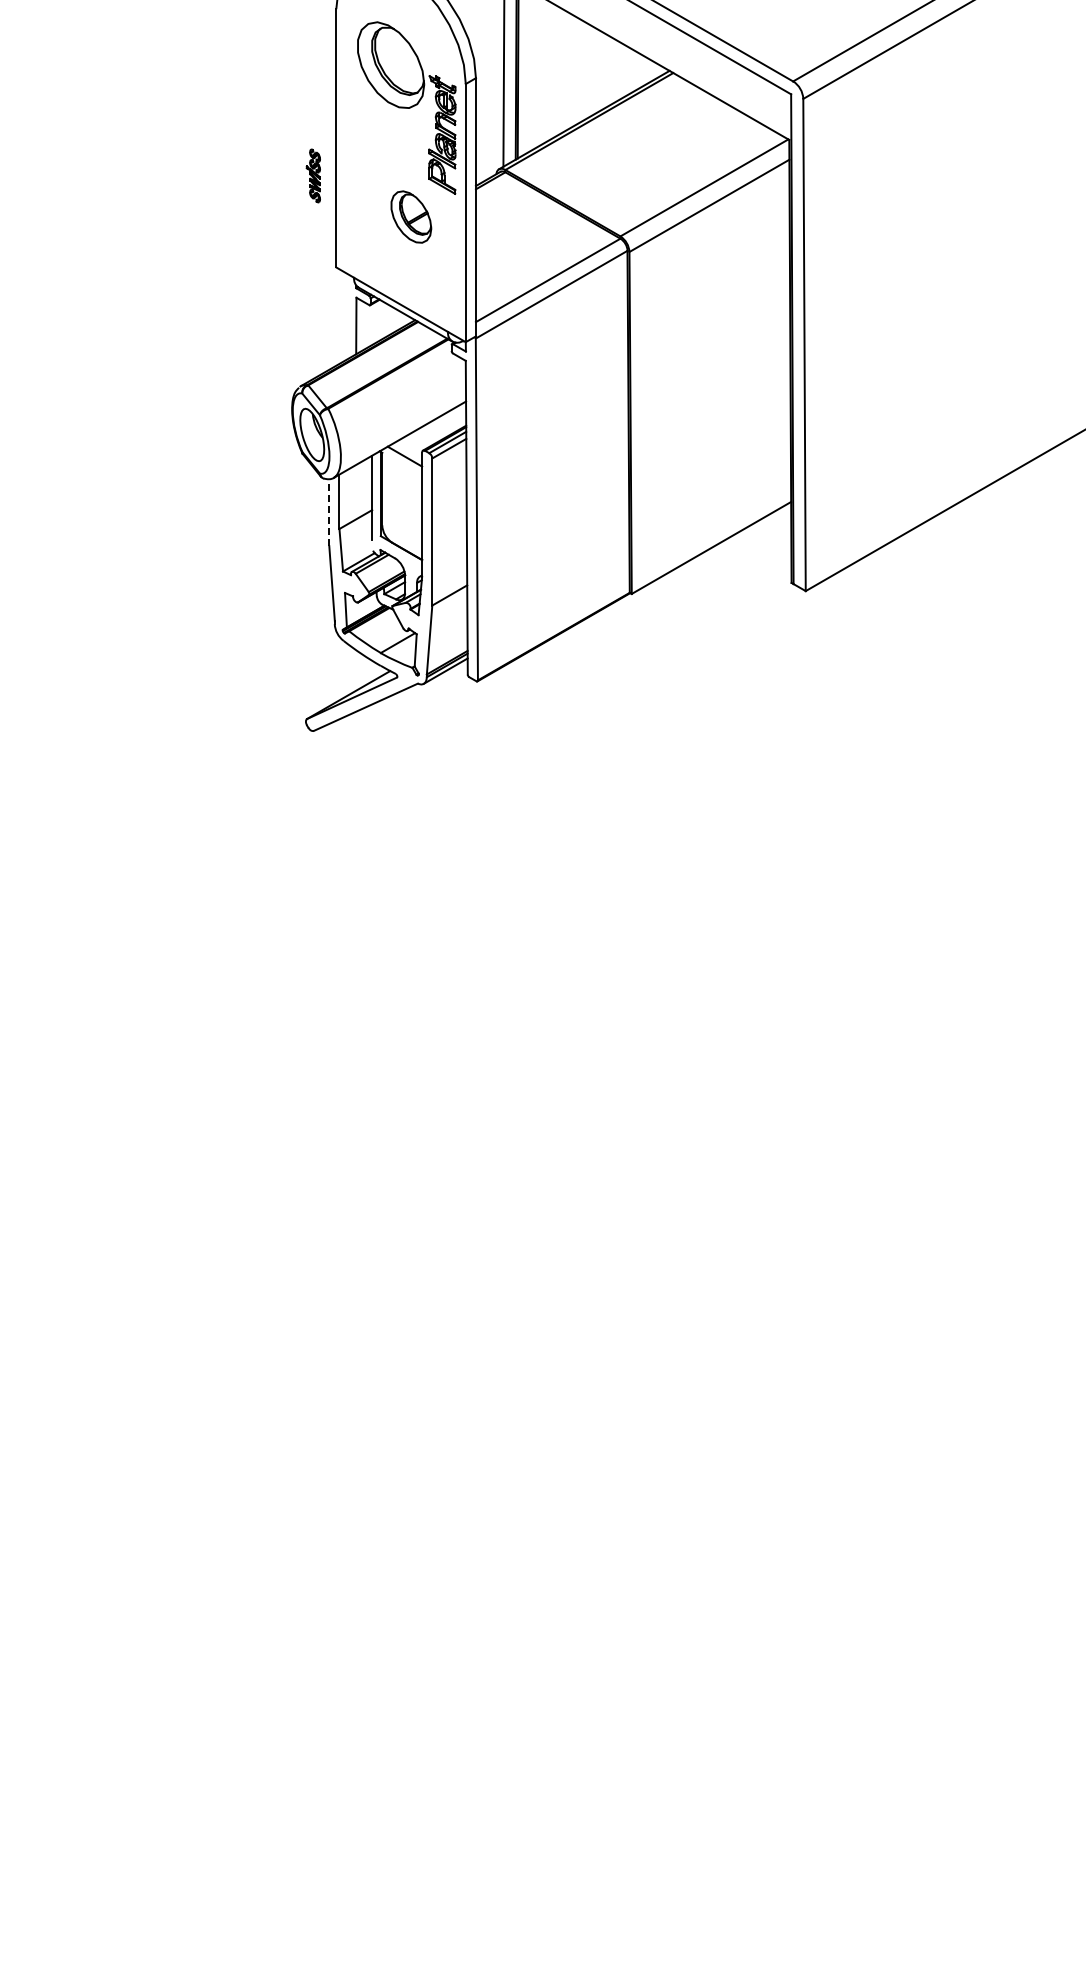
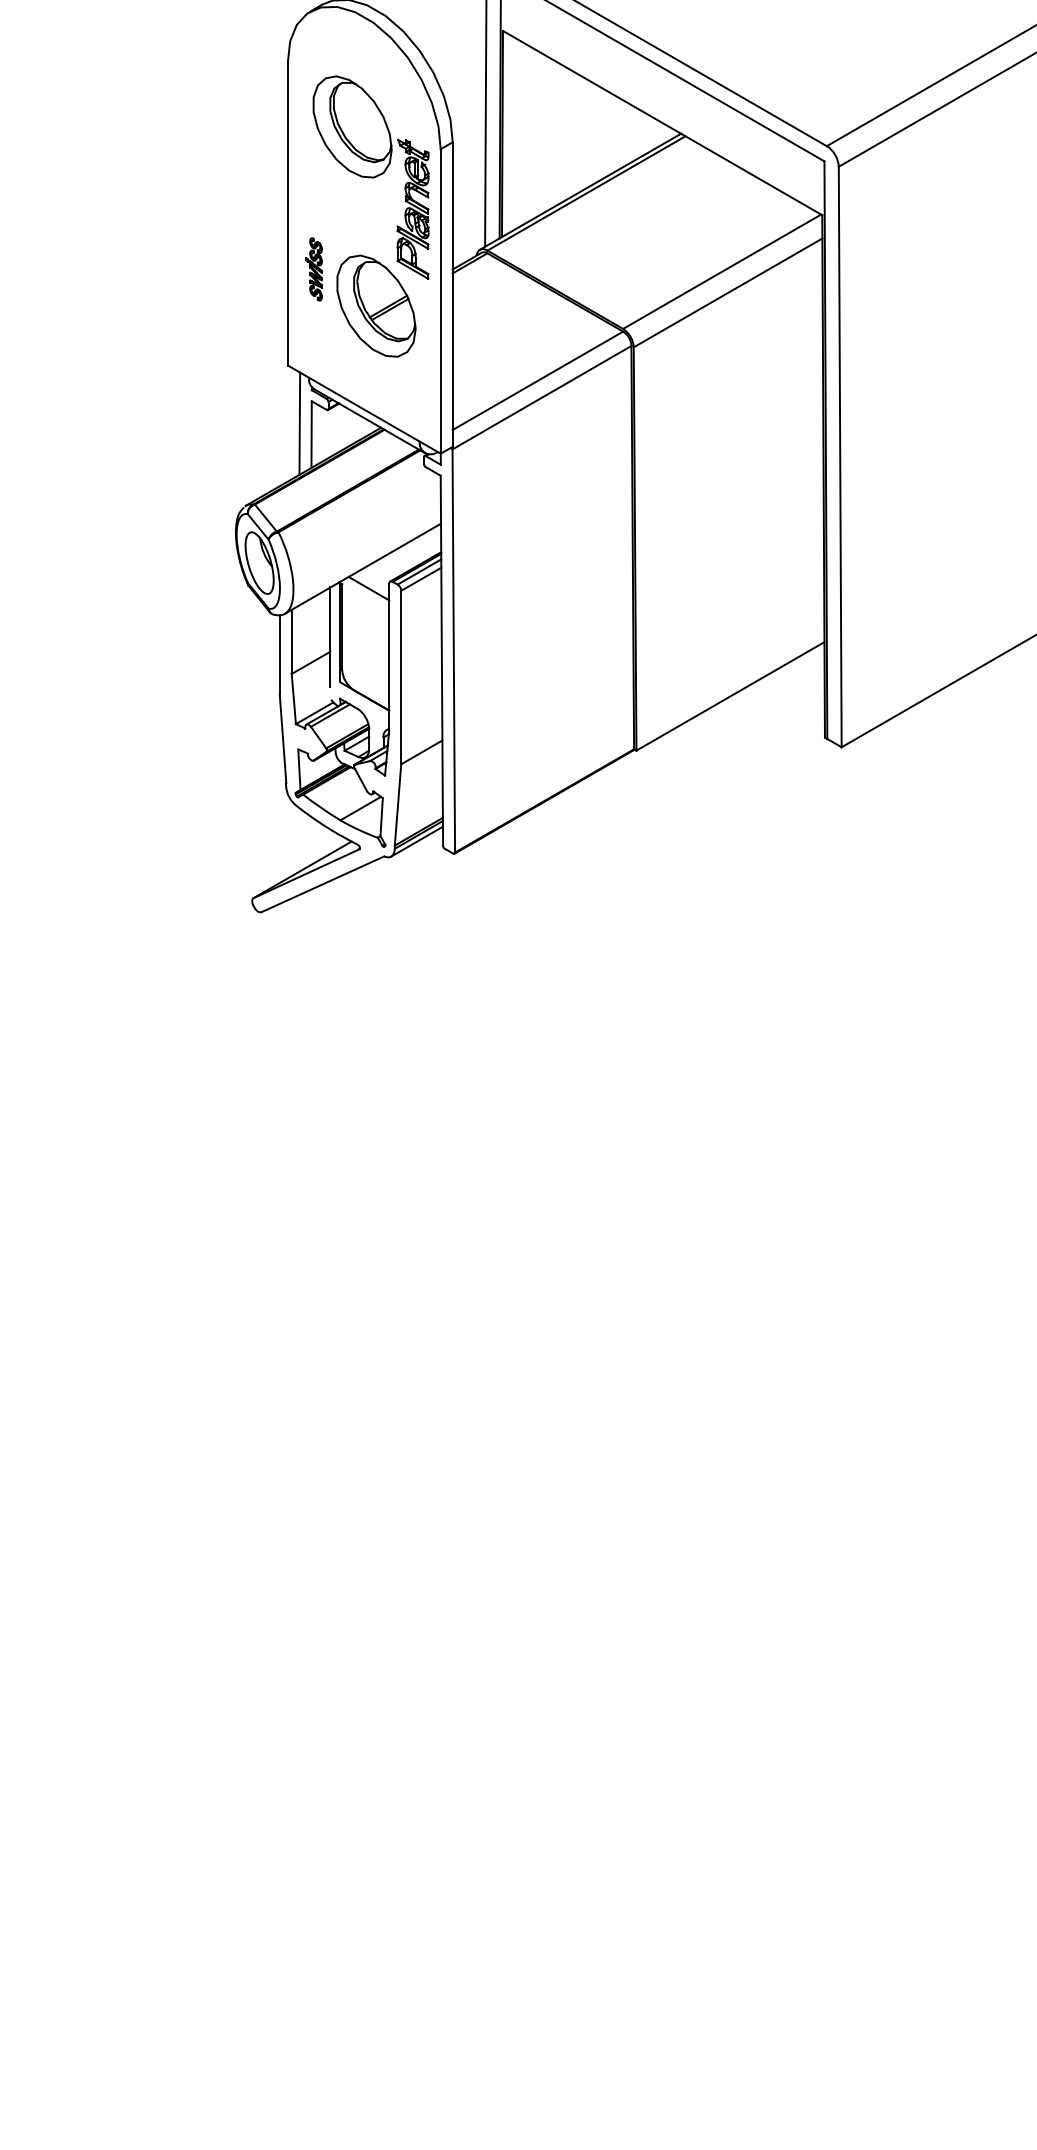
part: (312, 175) -> (313, 268), moved
part: (411, 216) -> (376, 305), size x1.67
line: (346, 316) -> (300, 423), added
line: (329, 512) -> (279, 654), dashed -> solid

